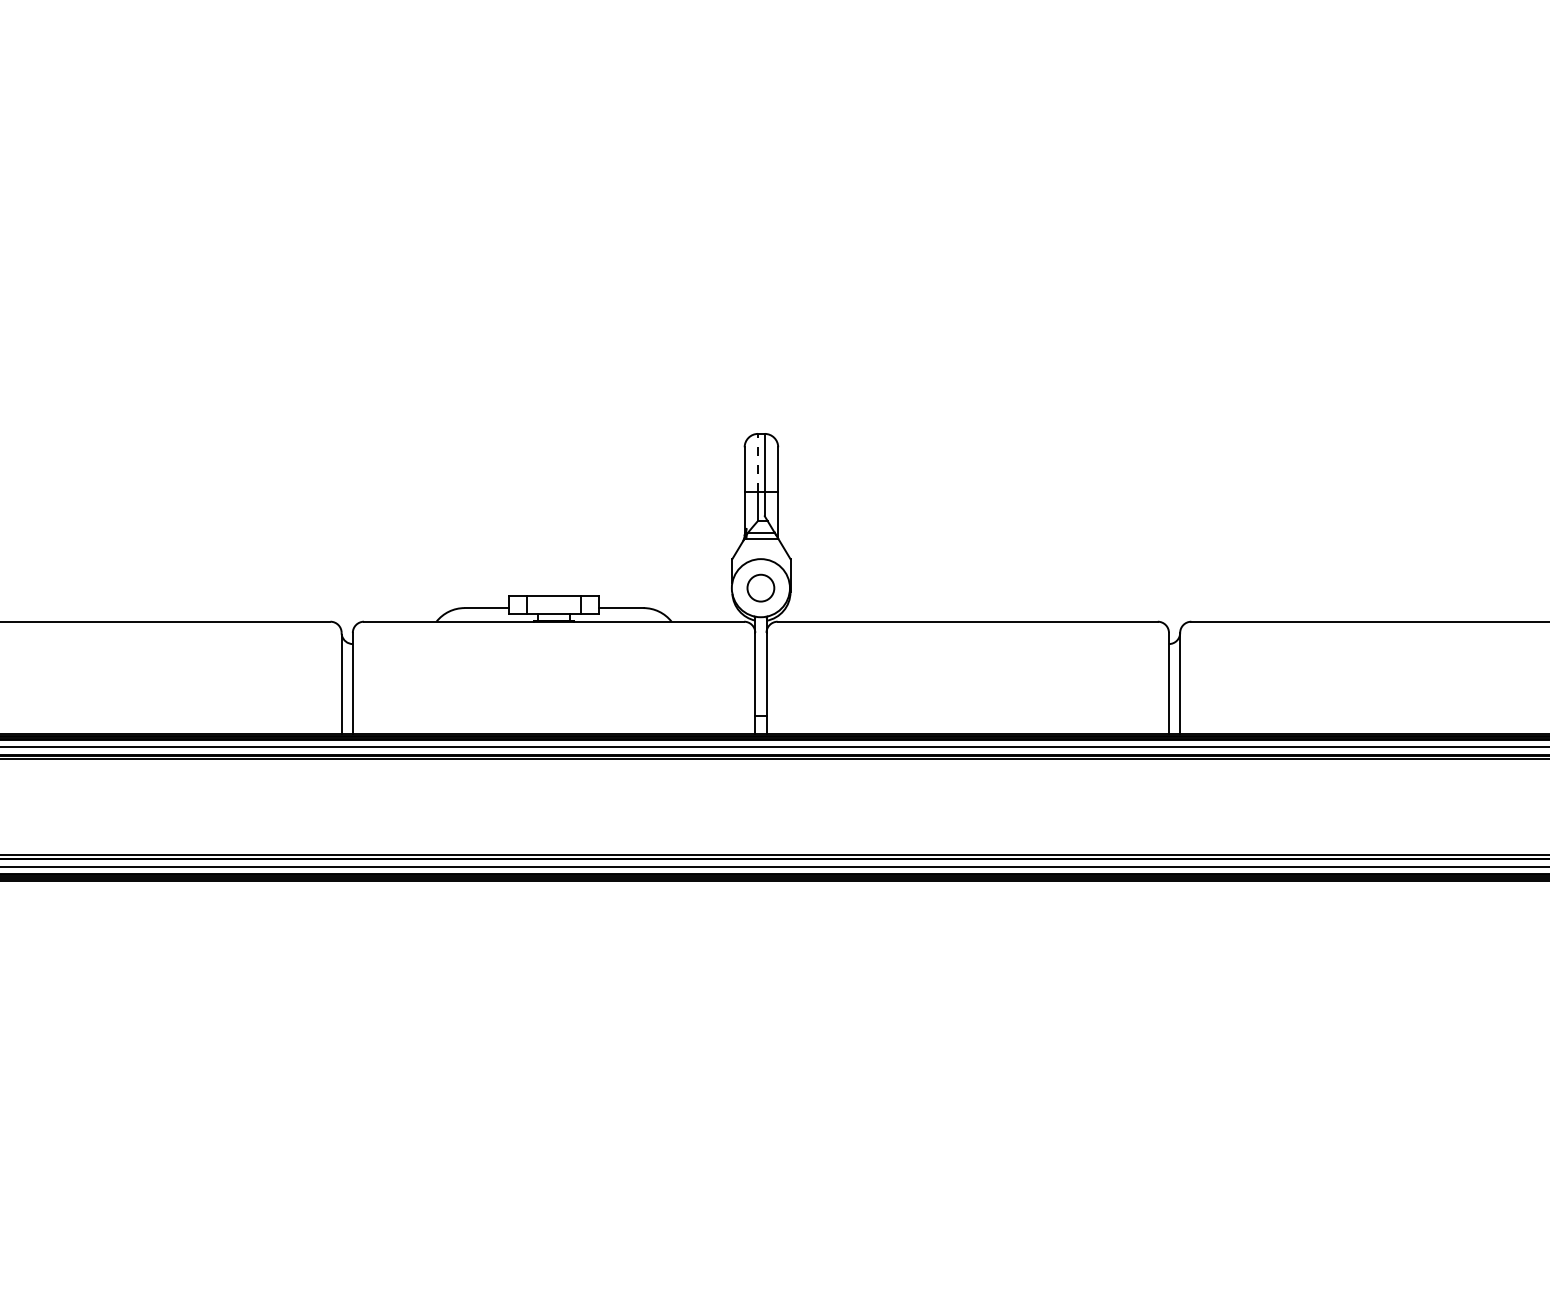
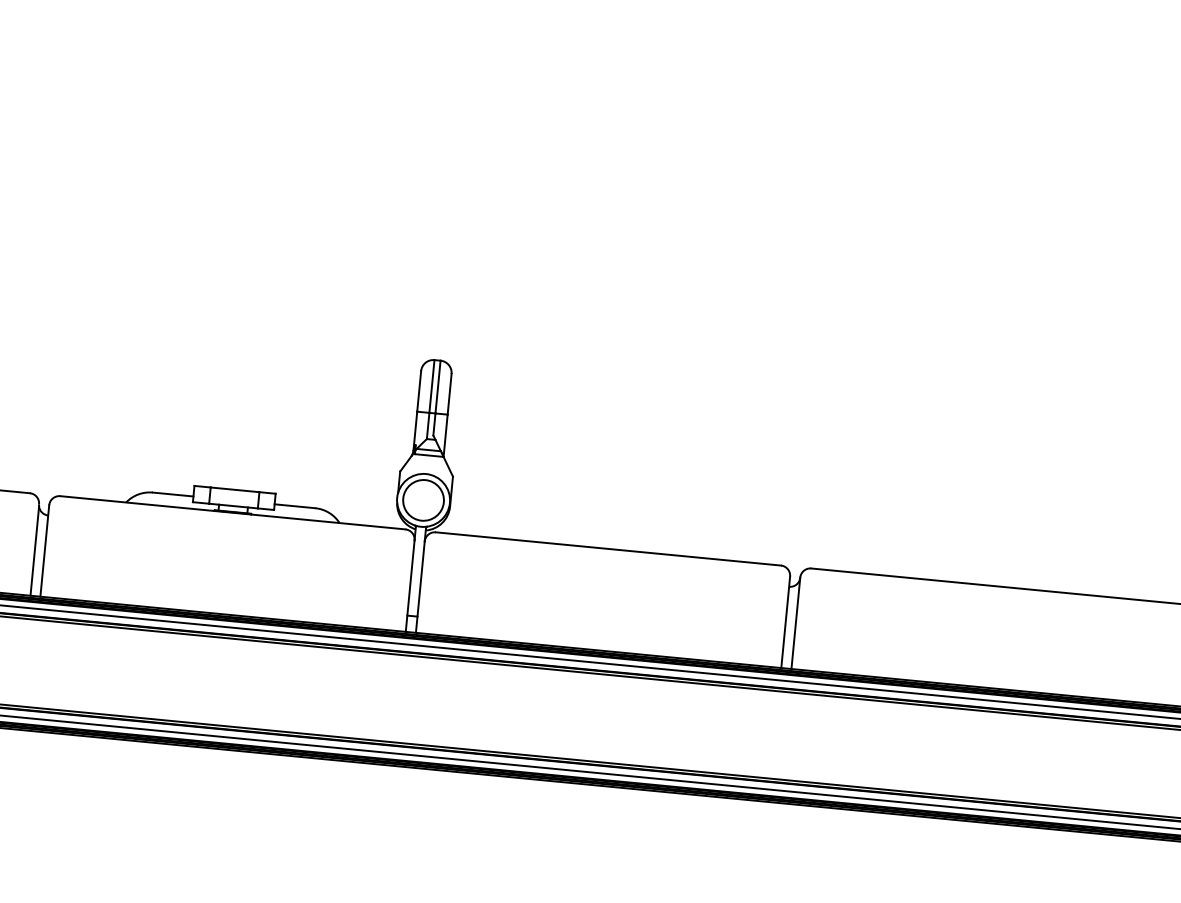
line: (758, 462) -> (432, 386), dashed -> solid
circle: (760, 587) -> (423, 499), size x1.67

